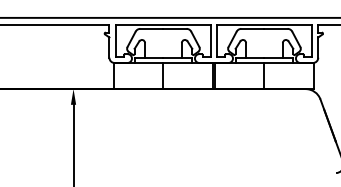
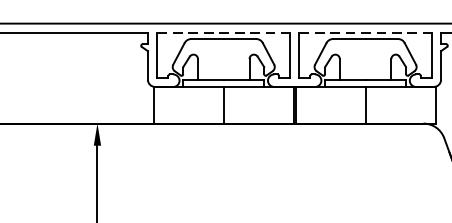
line: (163, 24) -> (223, 32), solid -> dashed
line: (264, 24) -> (365, 32), solid -> dashed

